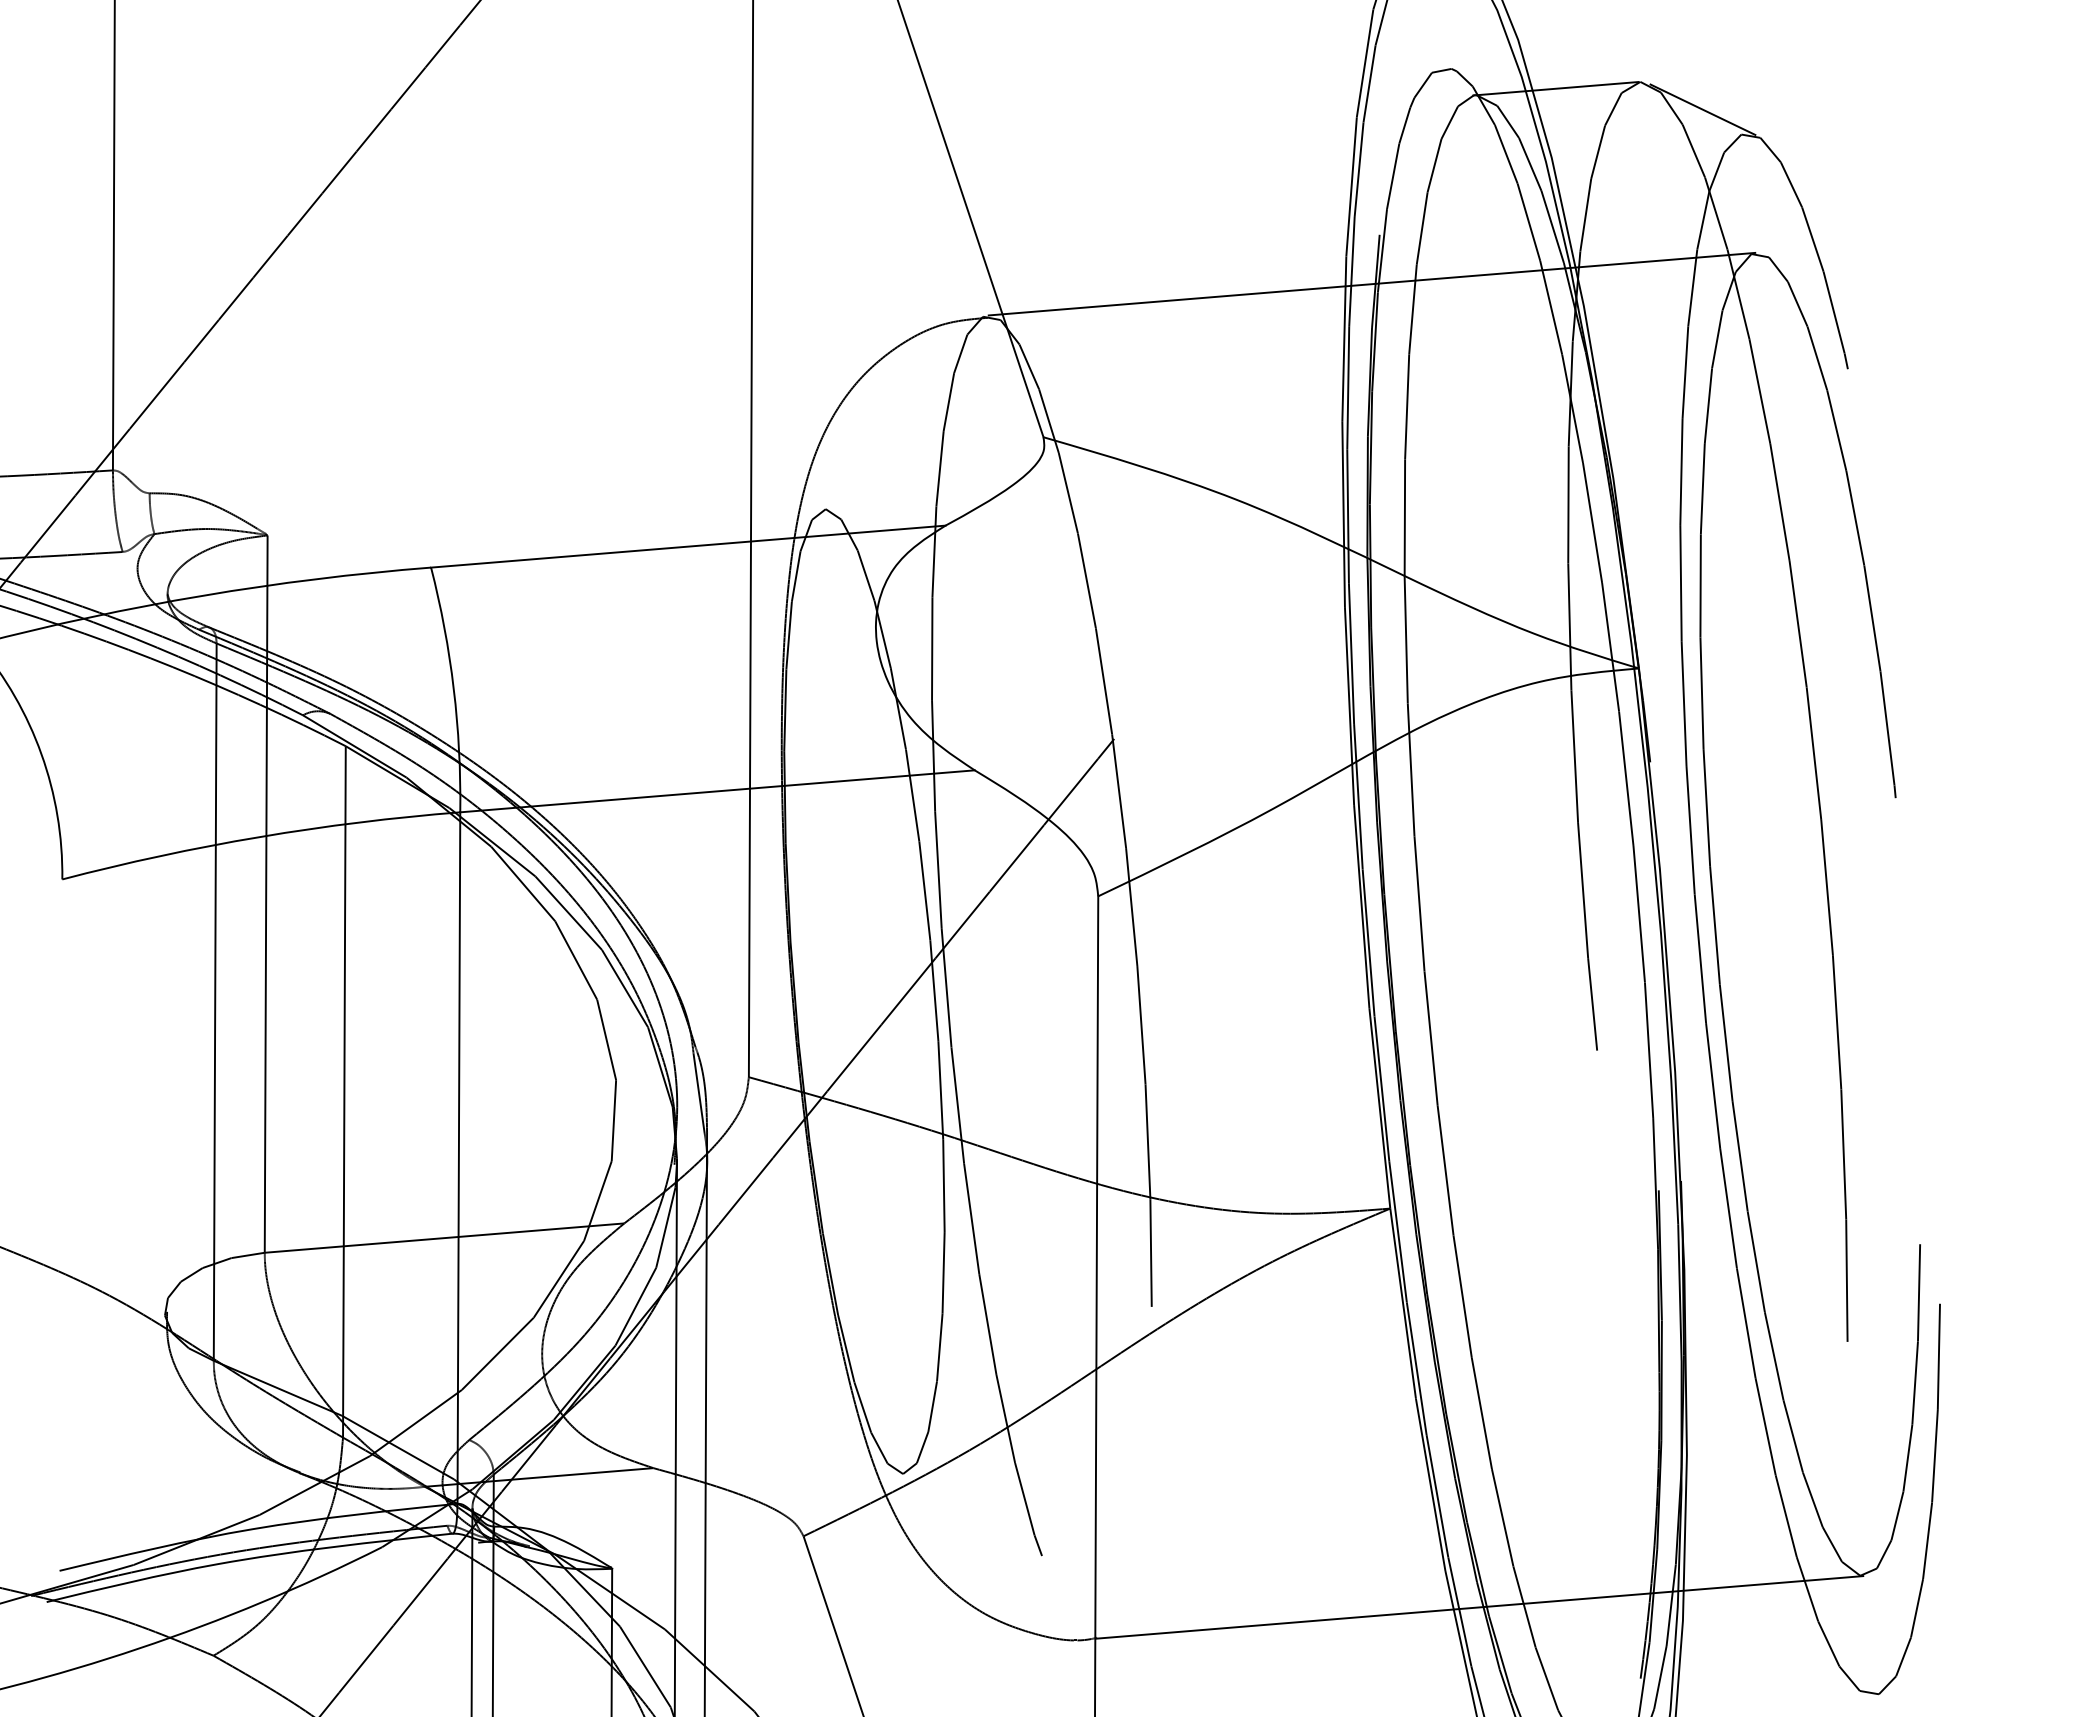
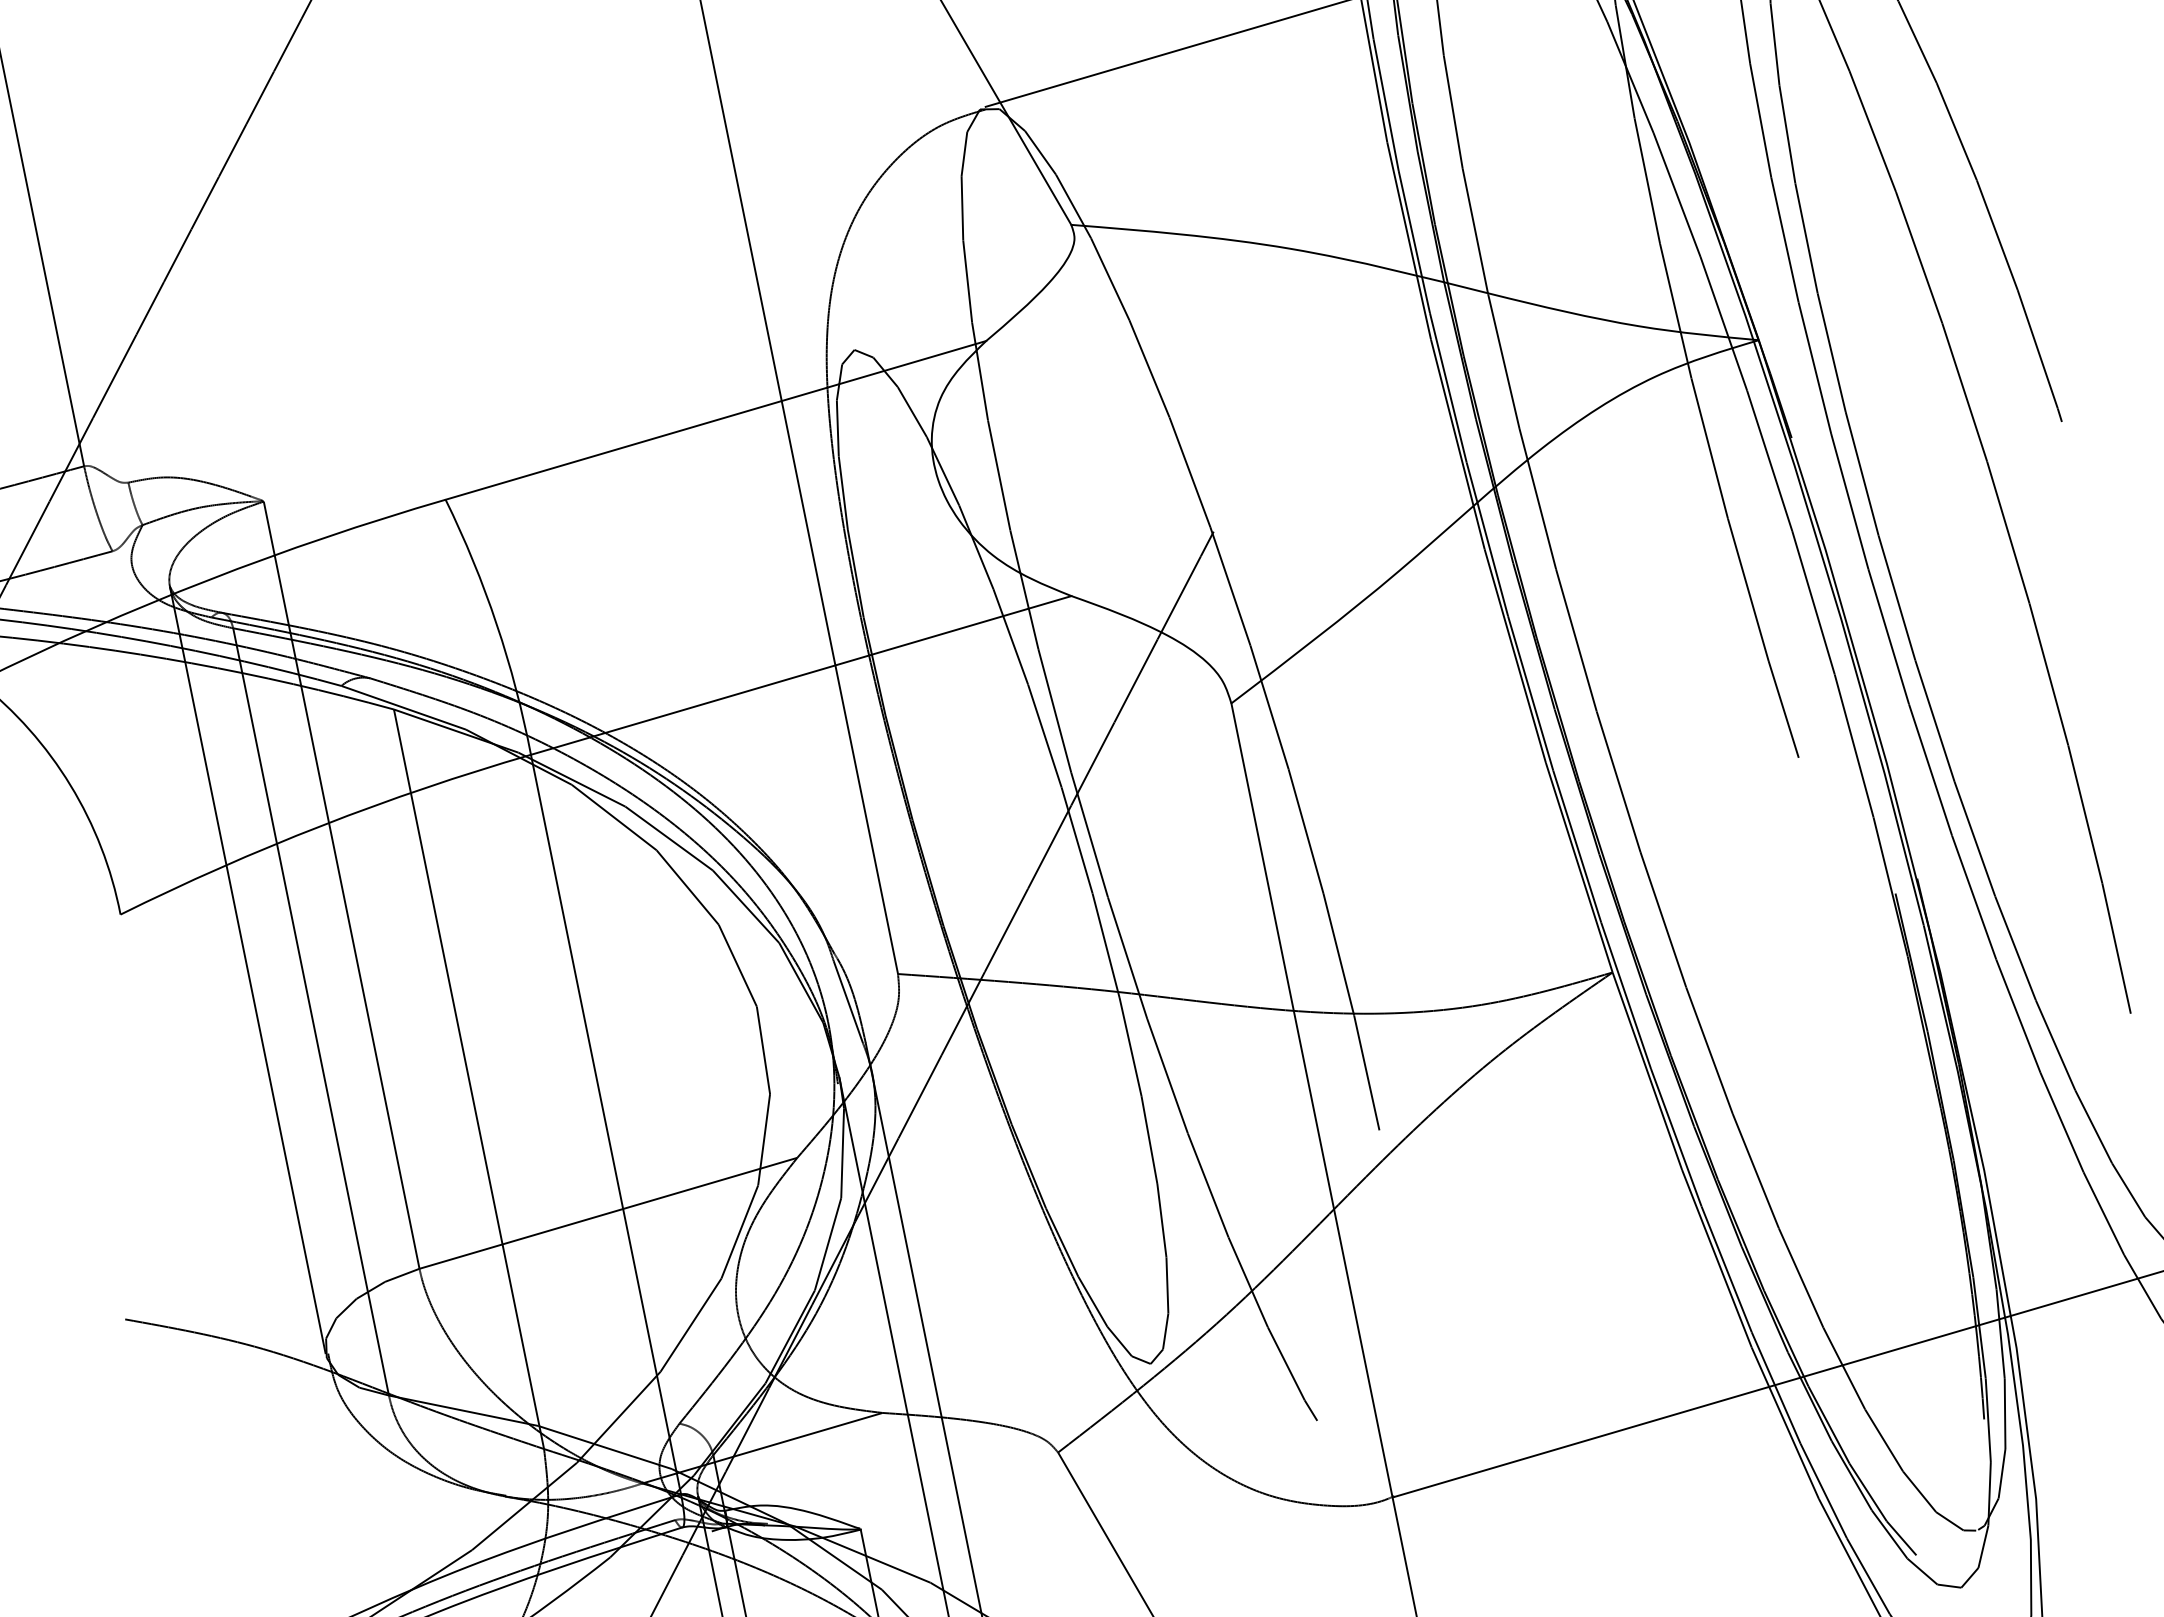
line: (165, 952) -> (246, 969), added

